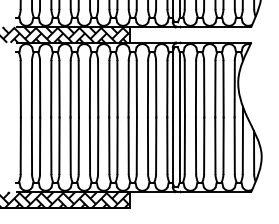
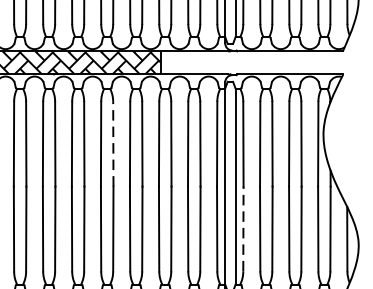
line: (98, 88) -> (113, 143), solid -> dashed
line: (184, 145) -> (242, 228), solid -> dashed

